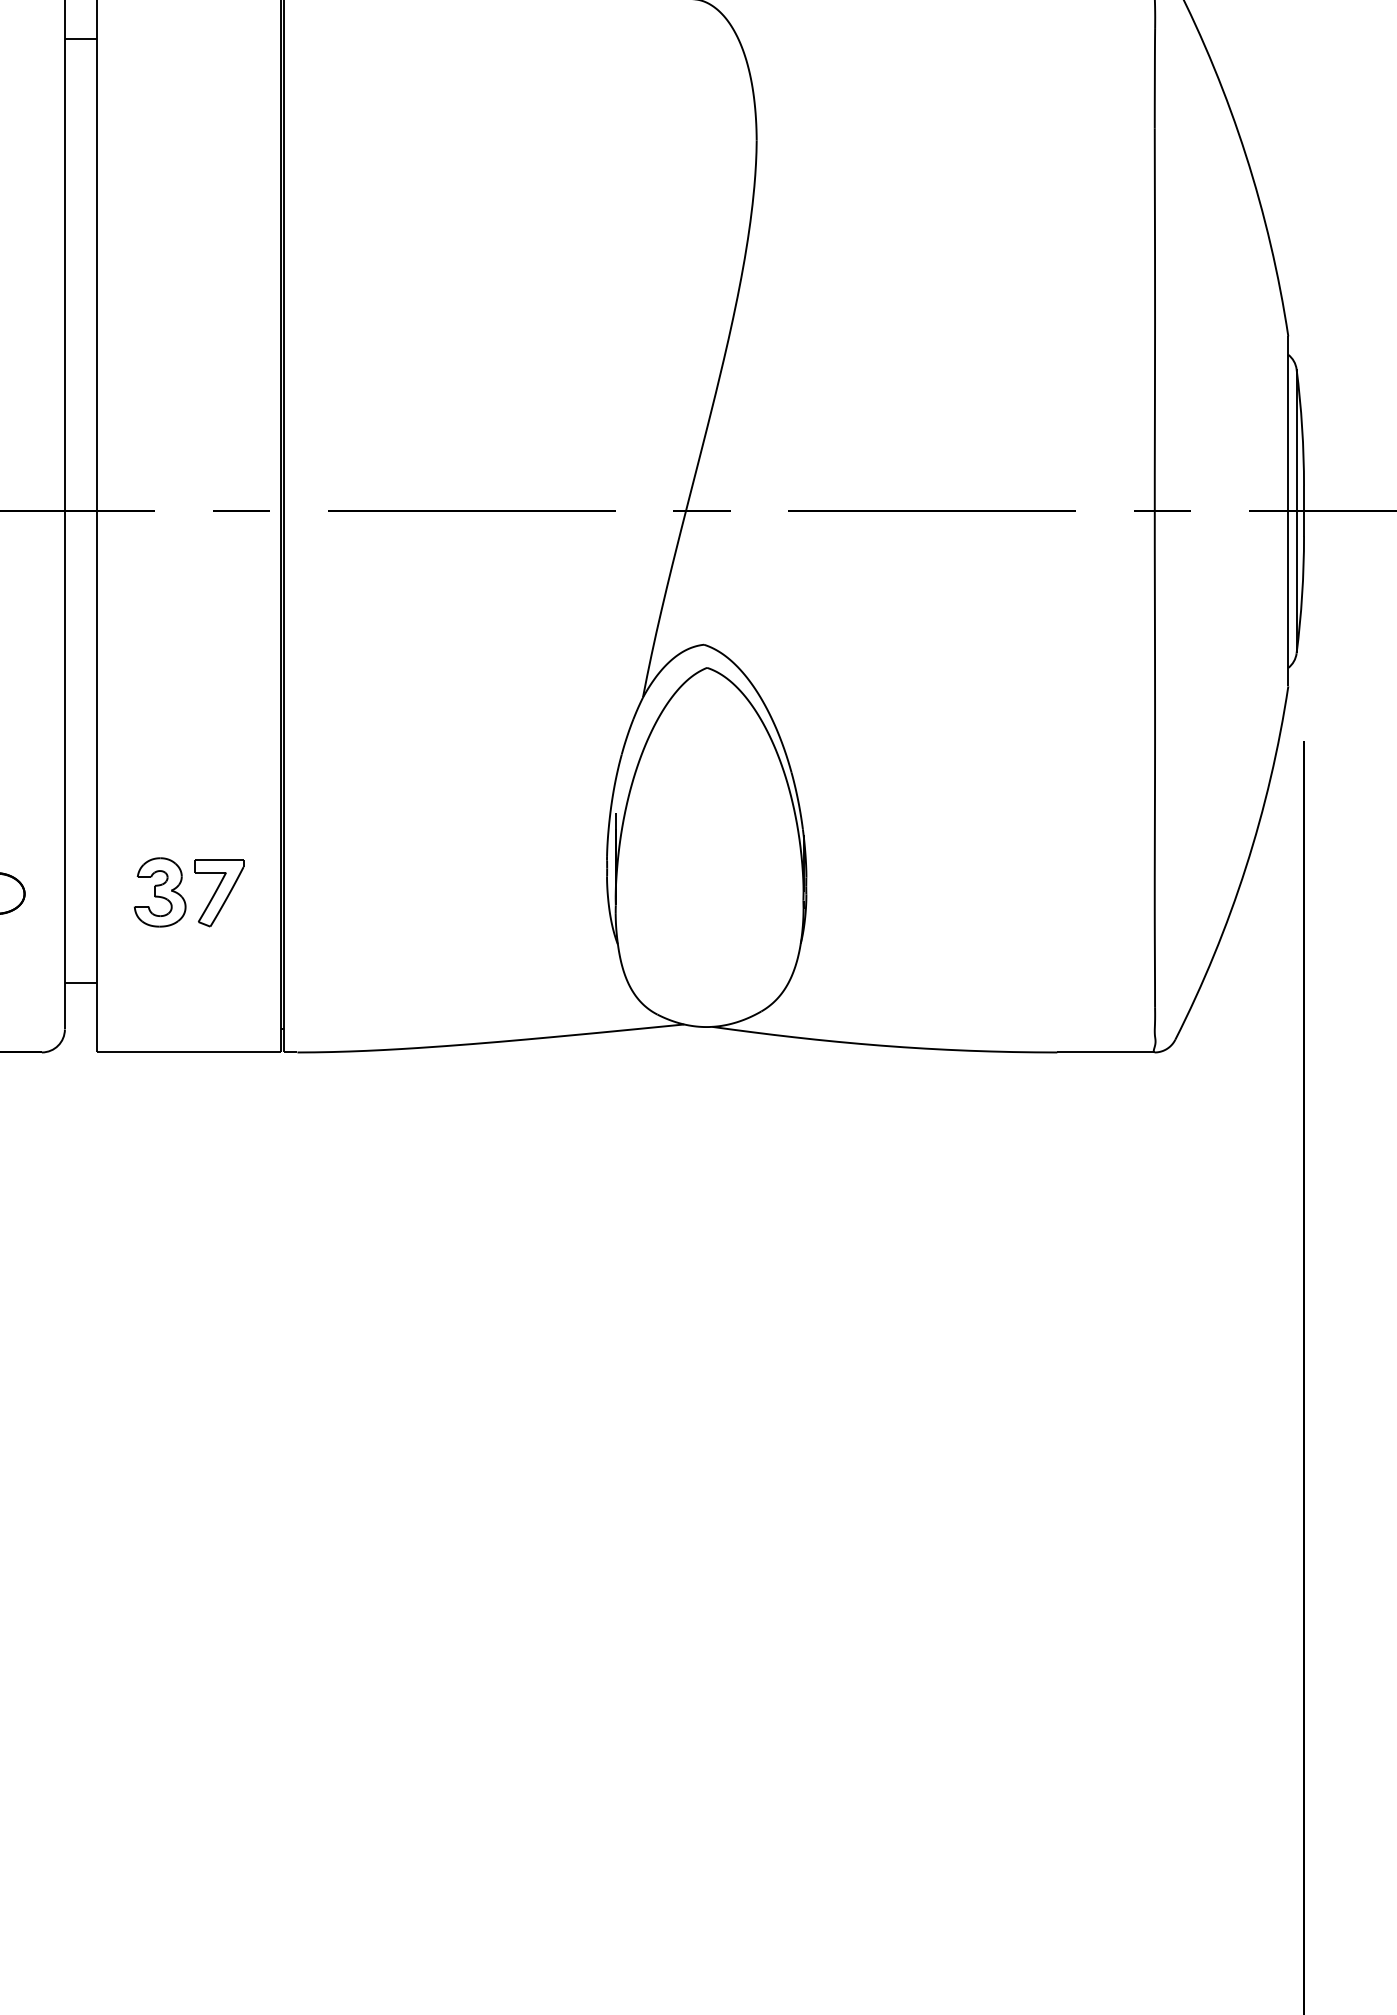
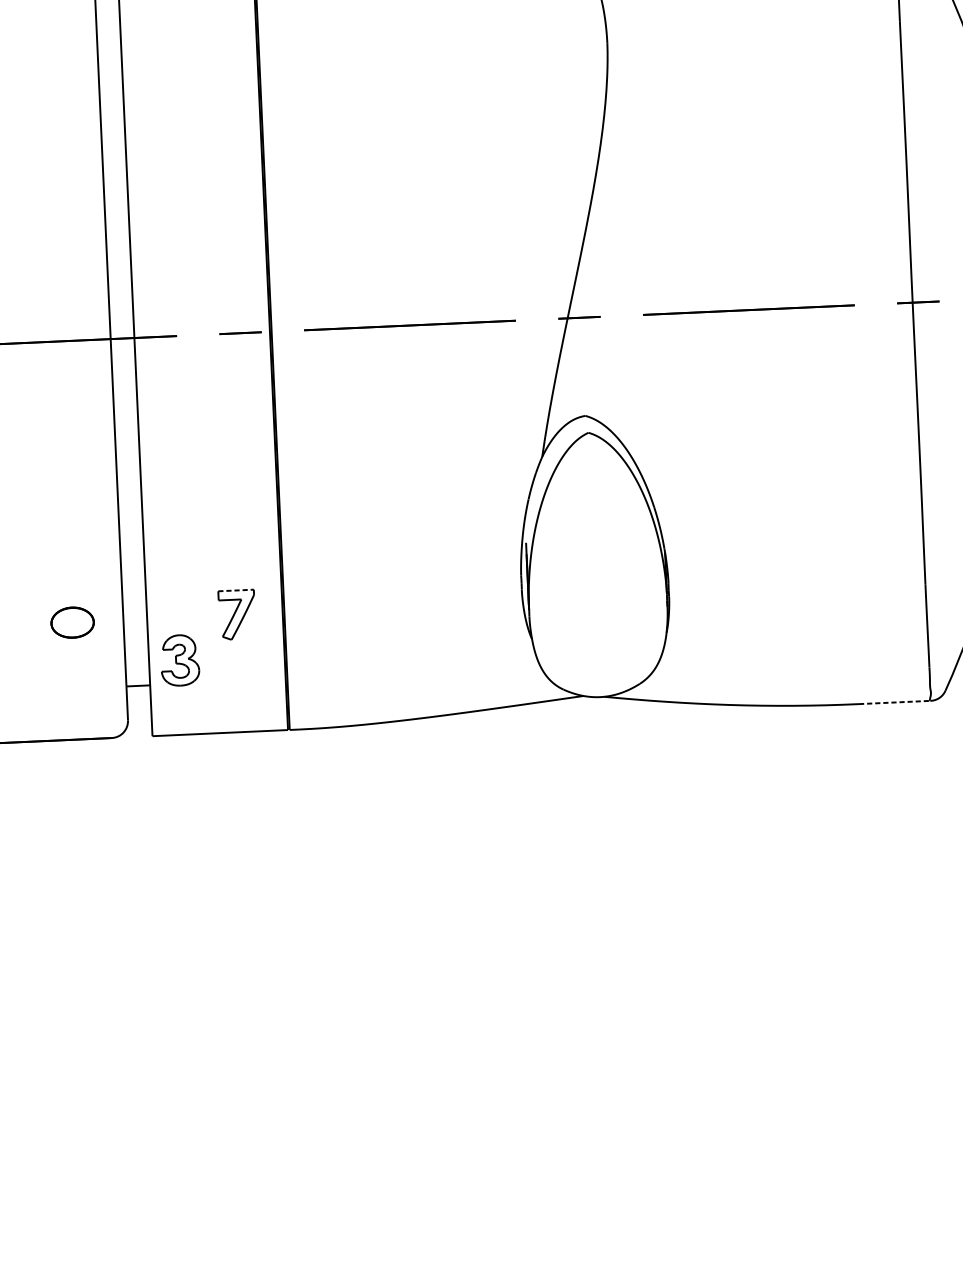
line: (219, 860) -> (236, 590), solid -> dashed
part: (159, 892) -> (179, 660), moved
line: (1106, 1052) -> (895, 702), solid -> dashed

